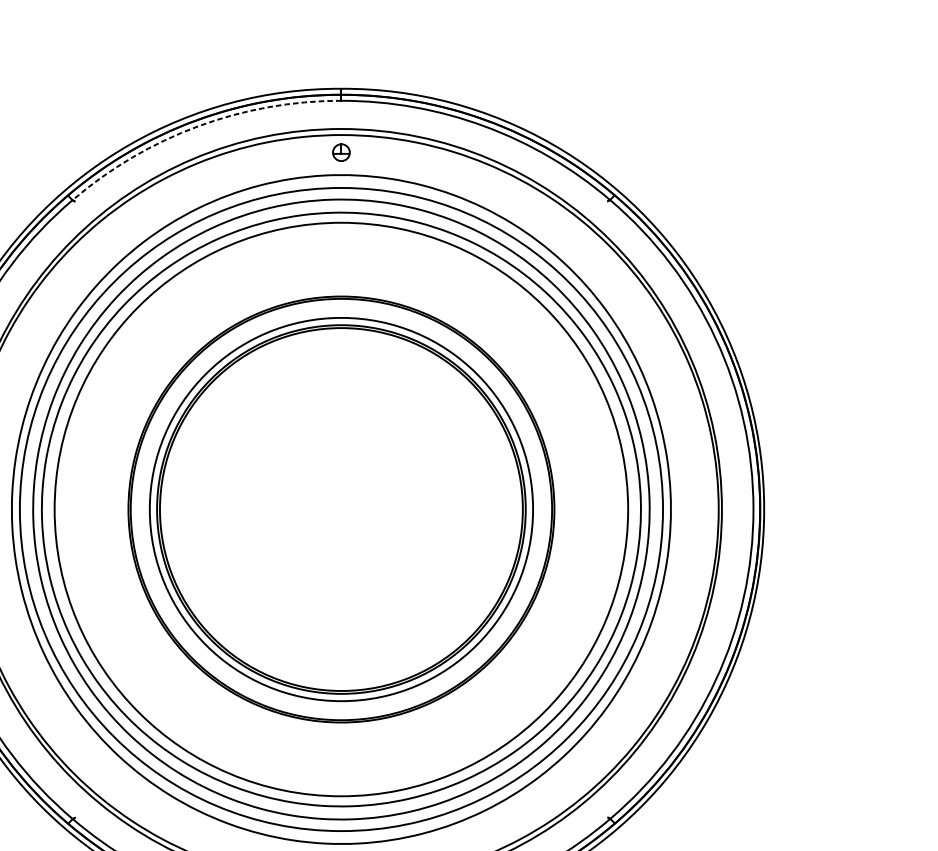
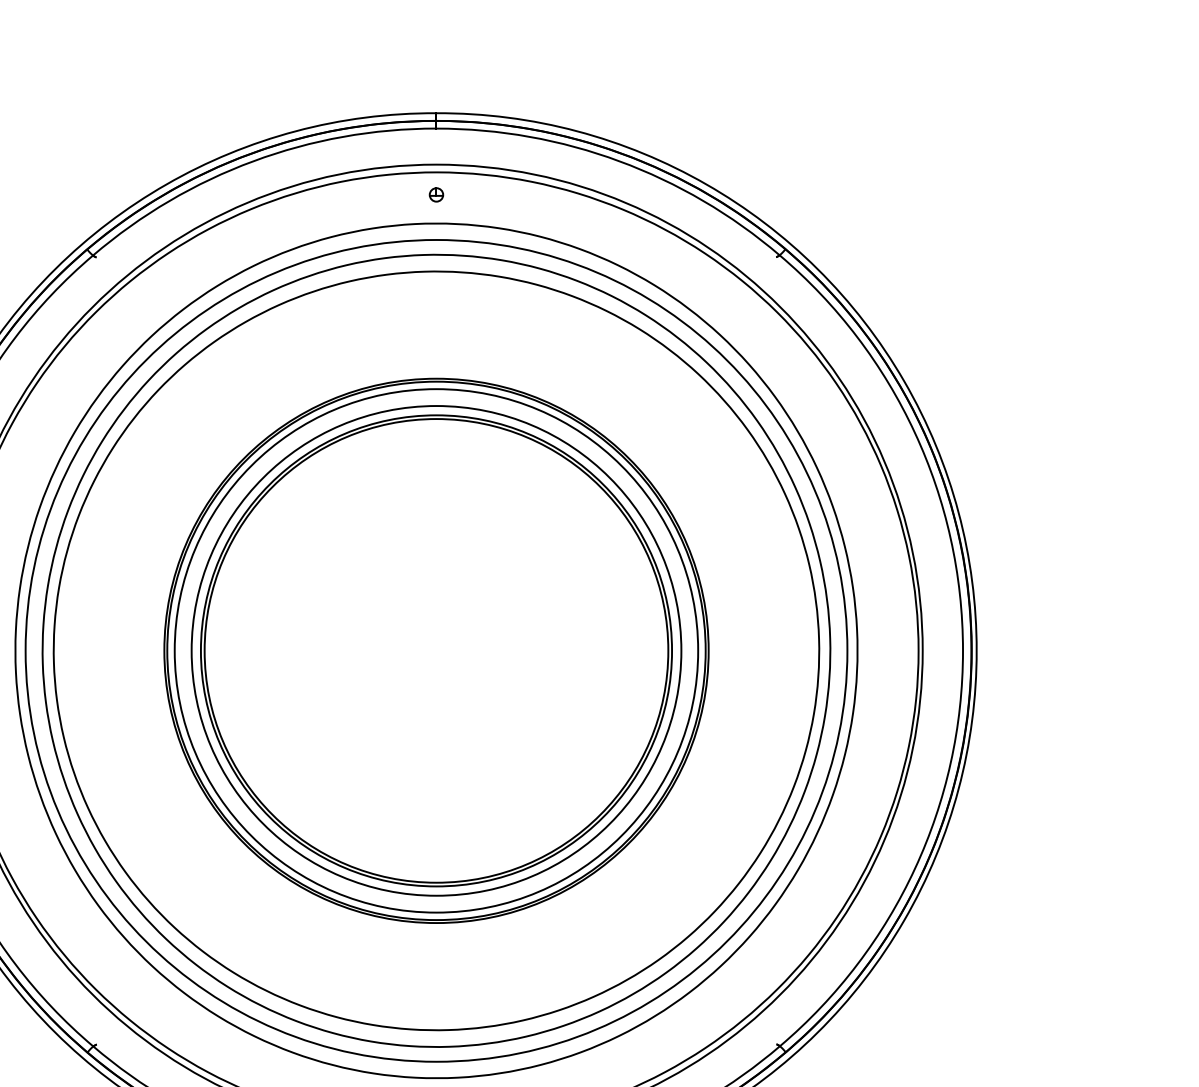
arc: (198, 126) -> (253, 161), dashed -> solid
part: (341, 152) -> (436, 194), size x0.62
circle: (341, 509) -> (436, 650), size x0.71

